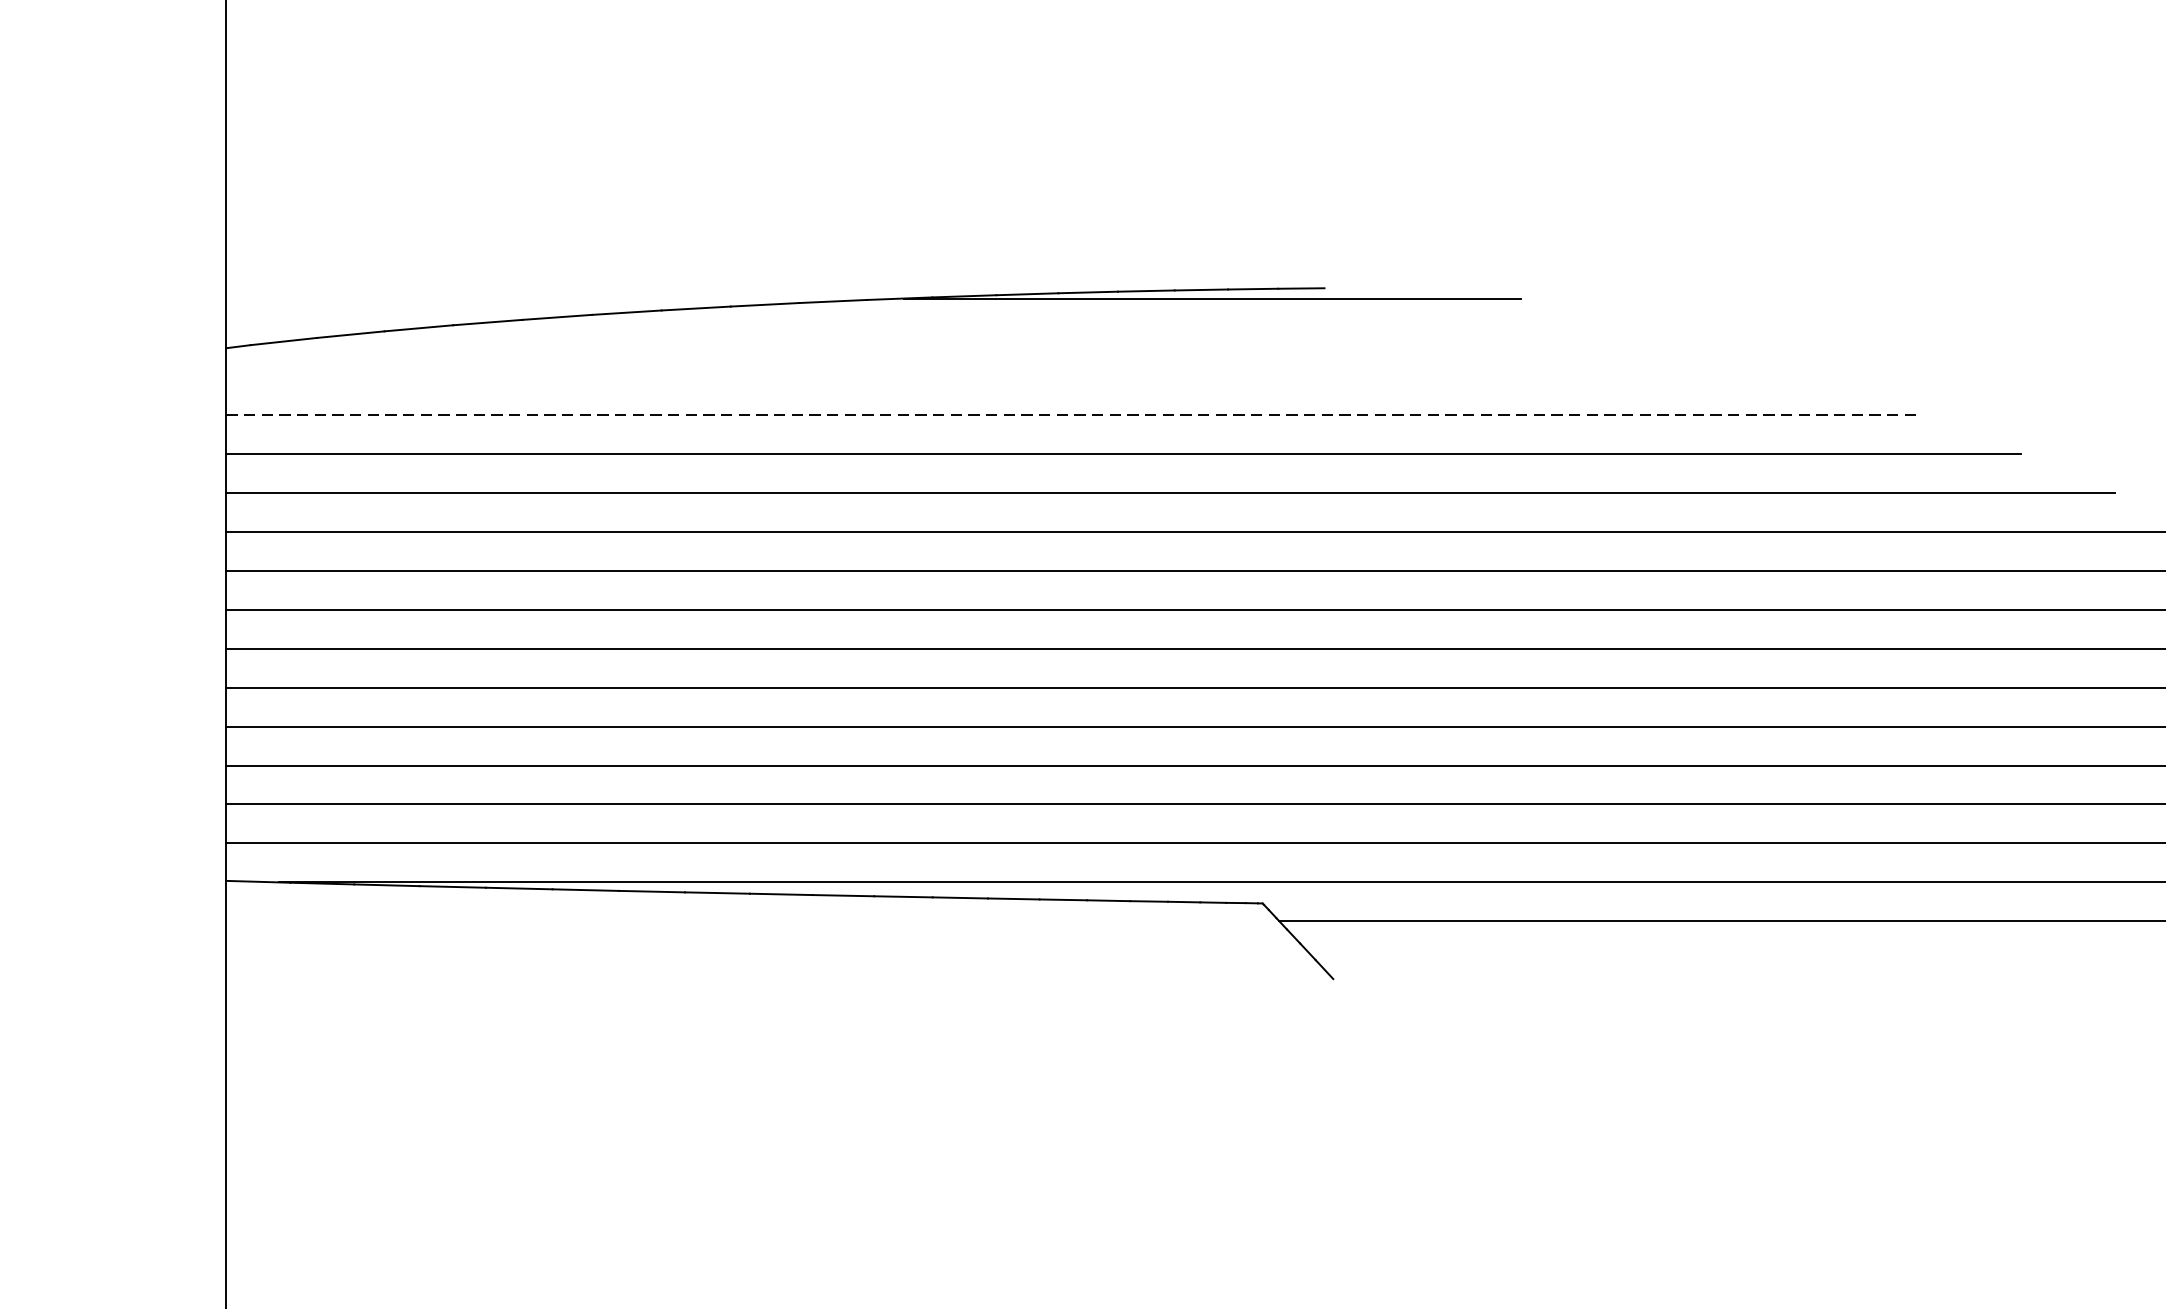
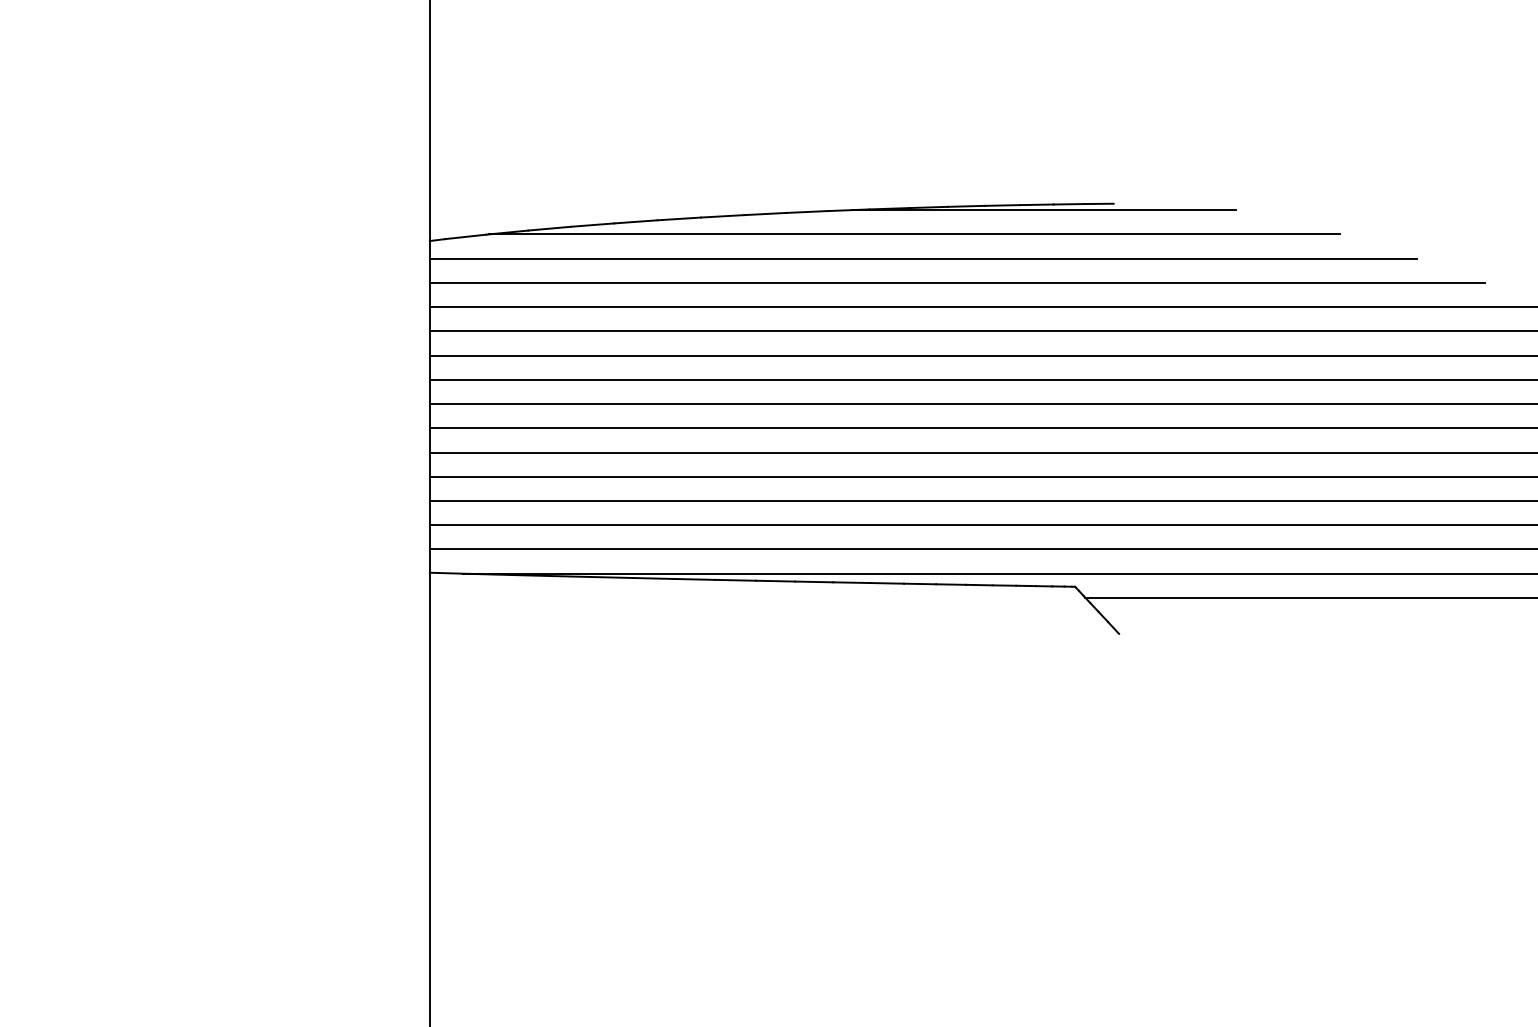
line: (1004, 337) -> (914, 234), added
line: (1017, 376) -> (922, 258), added
line: (1073, 414) -> (957, 282), dashed -> solid

